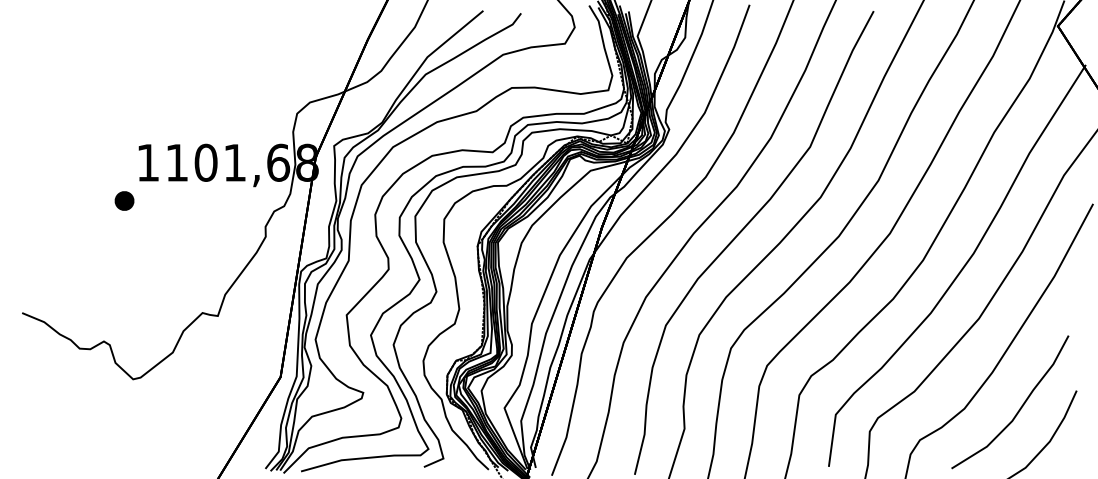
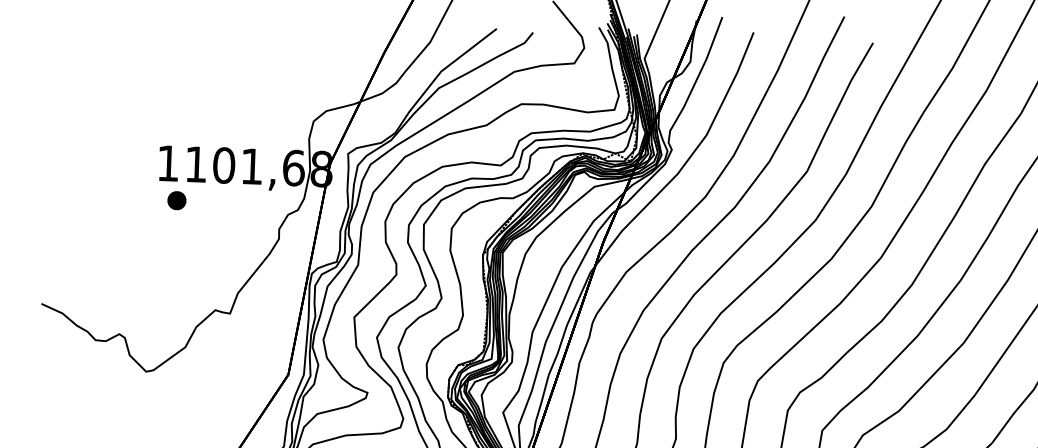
part: (124, 200) -> (176, 200), moved

